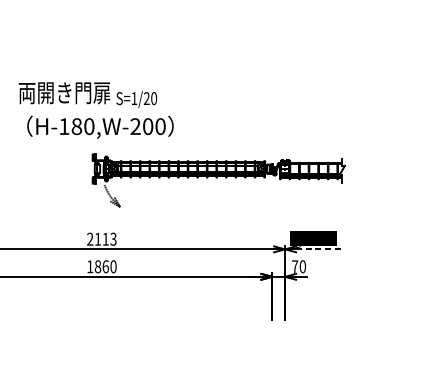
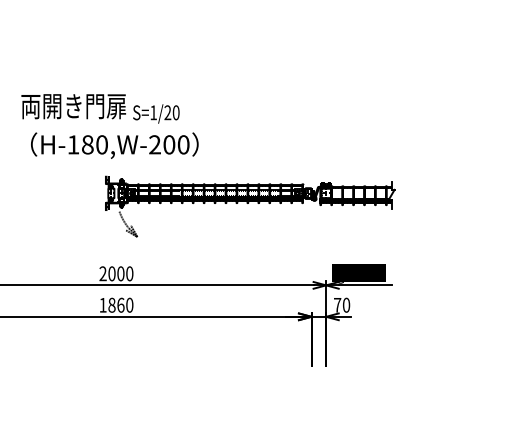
text: (105, 238) -> (120, 273), 2113 -> 2000
line: (319, 249) -> (365, 285), dashed -> solid

